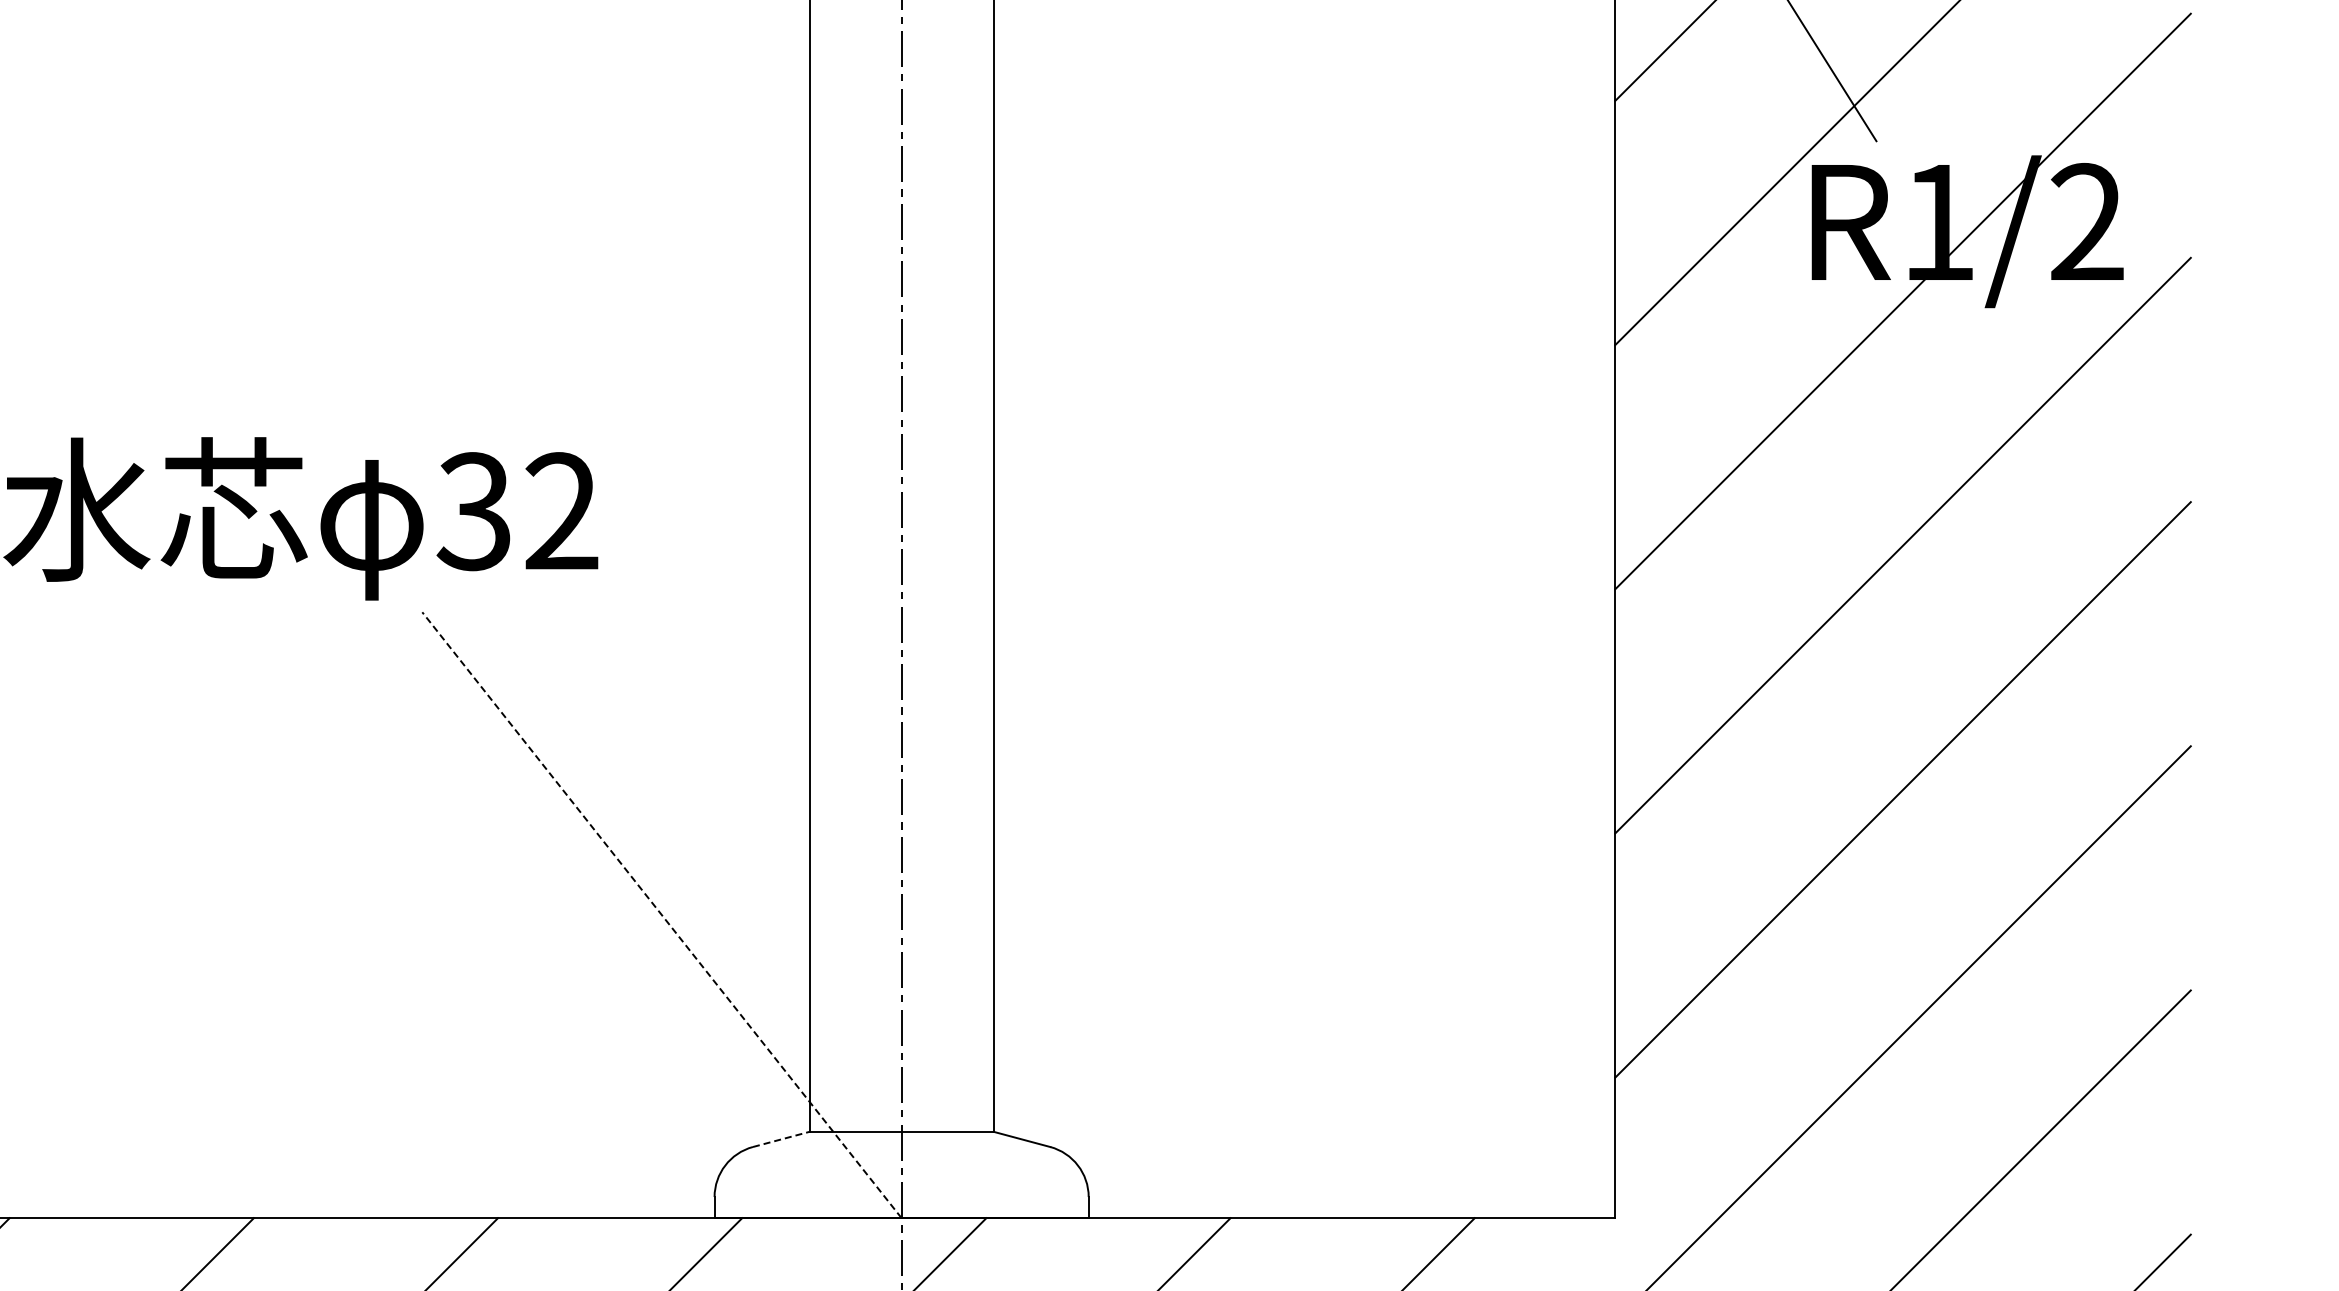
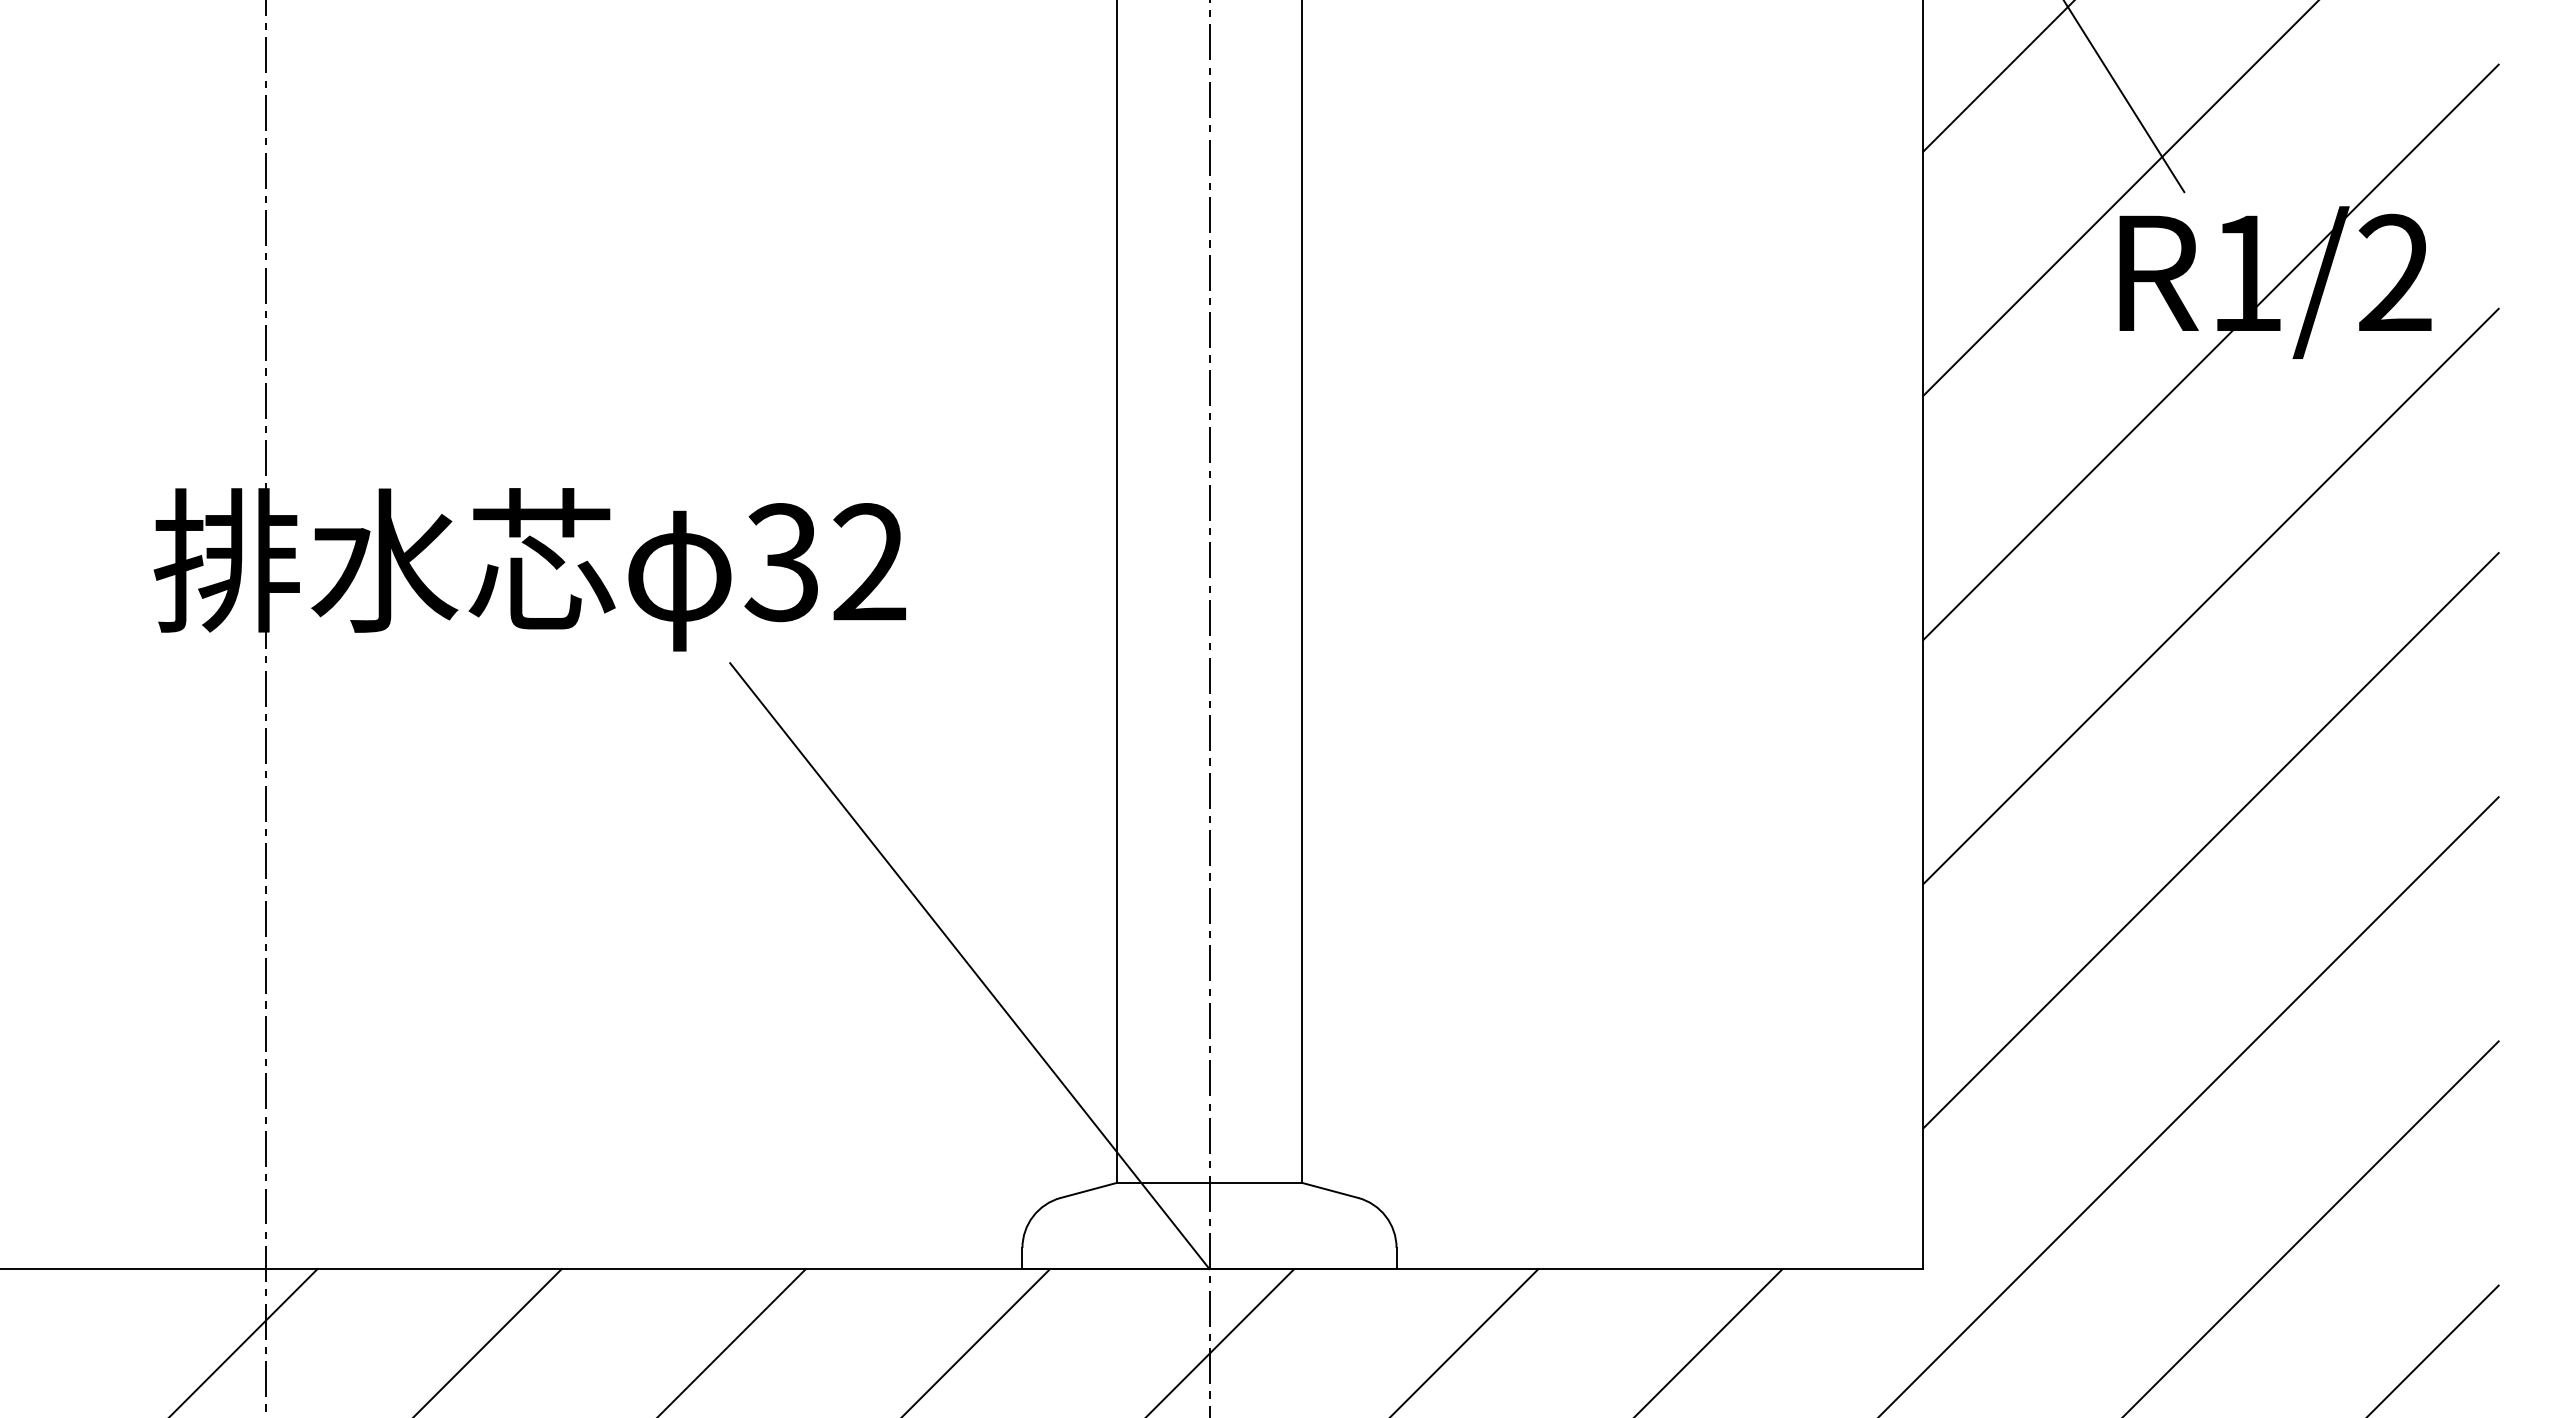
line: (661, 914) -> (969, 965), dashed -> solid
line: (781, 1139) -> (1089, 1190), dashed -> solid

